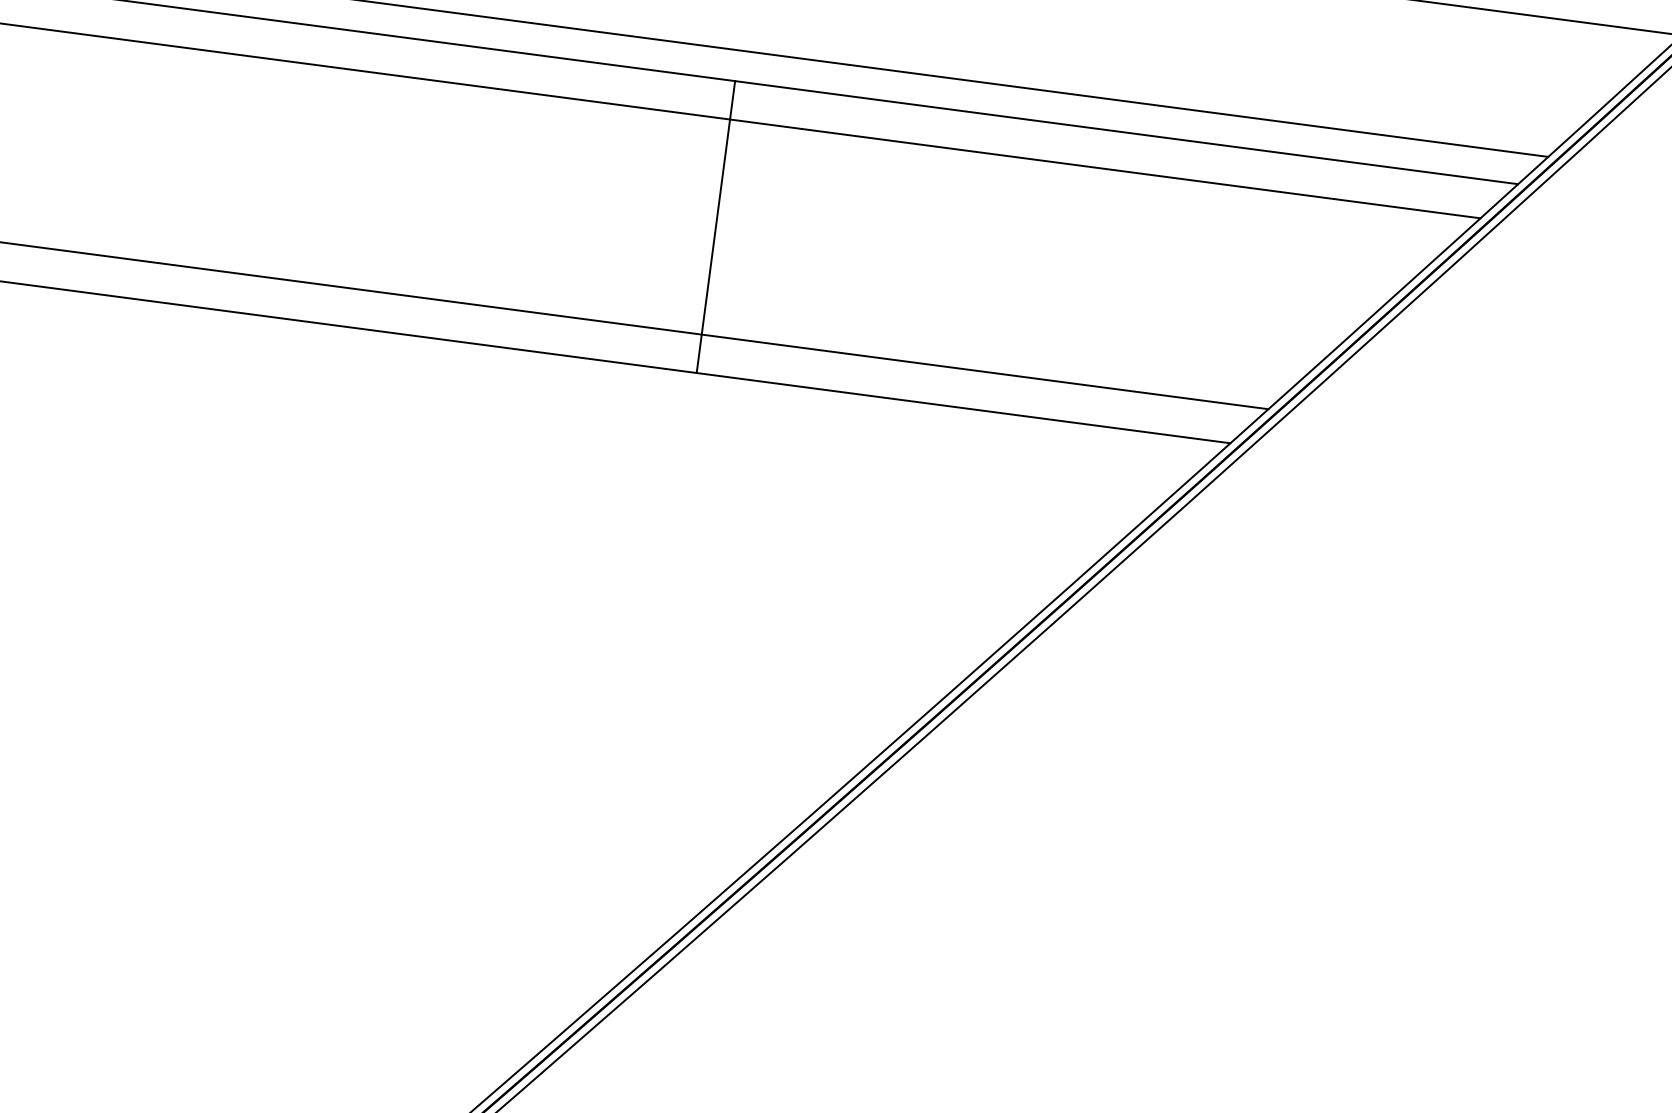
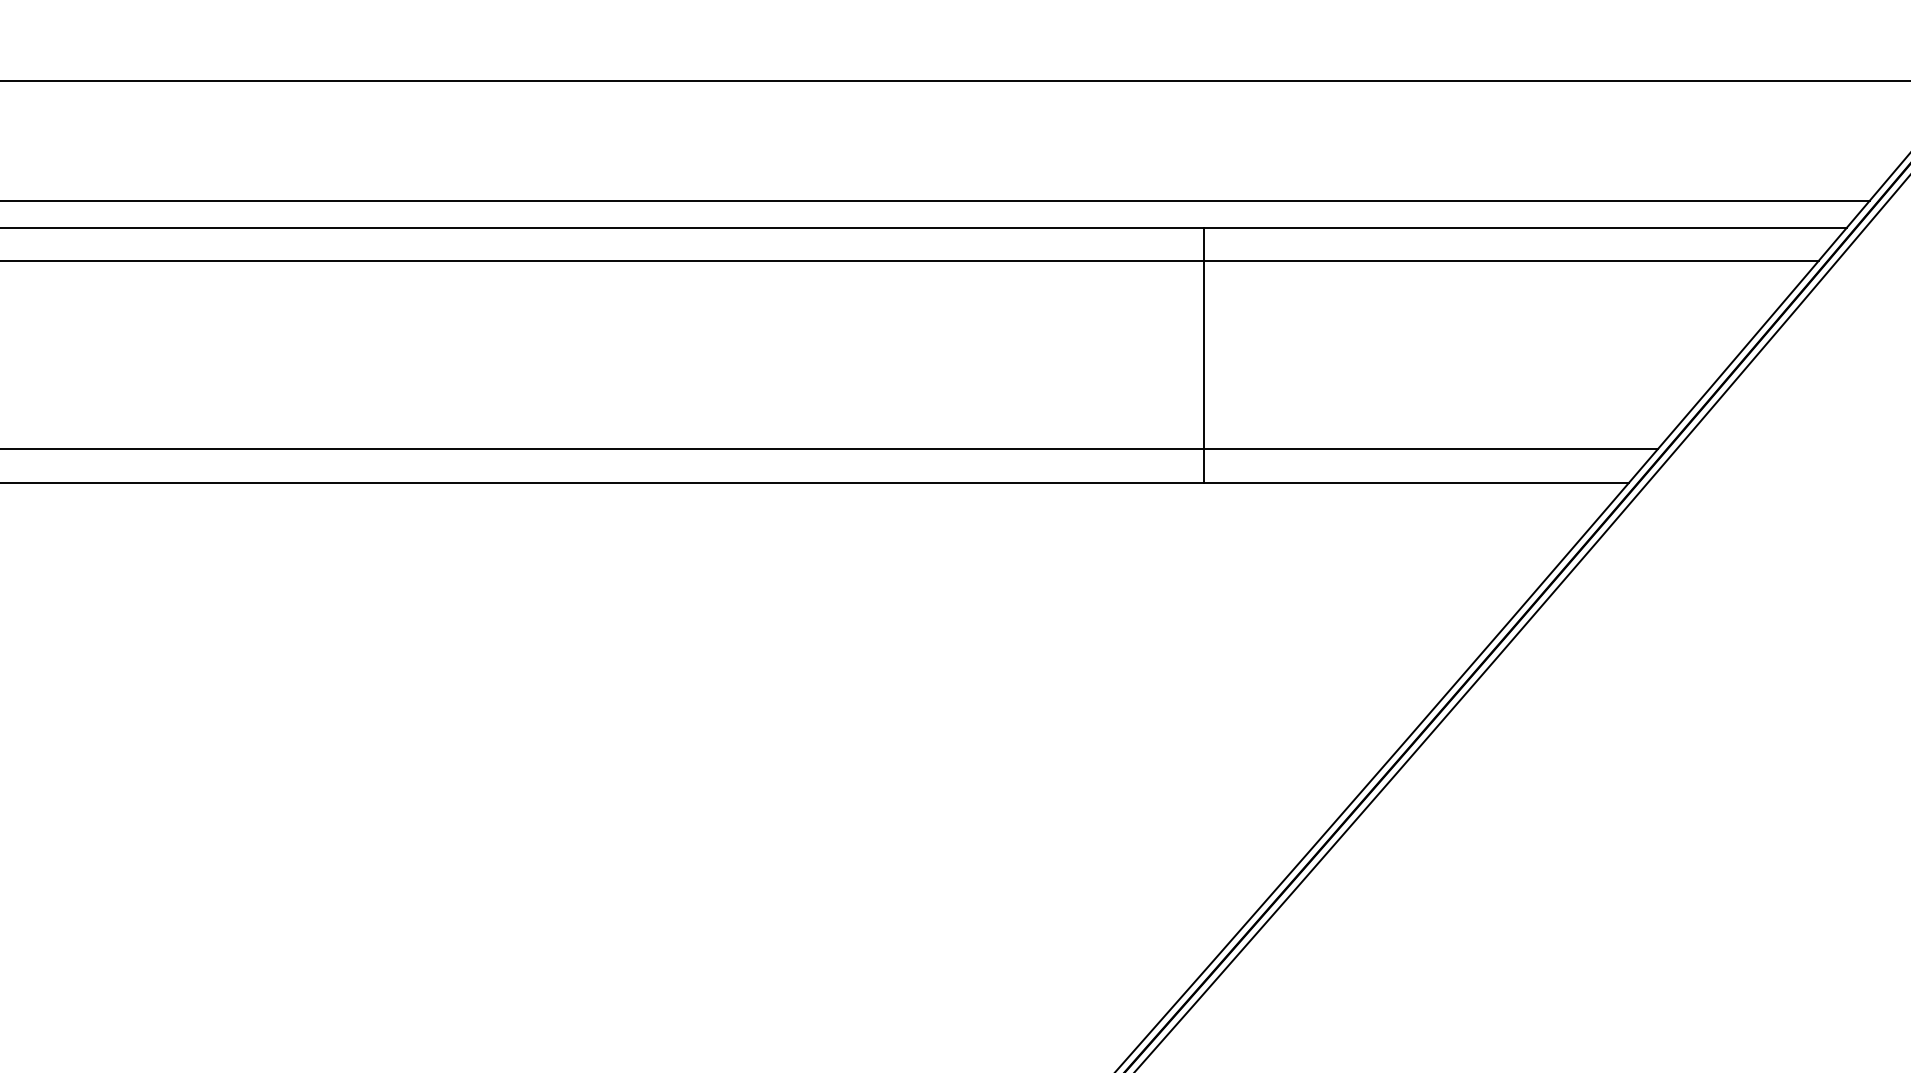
line: (715, 226) -> (1203, 354), moved

